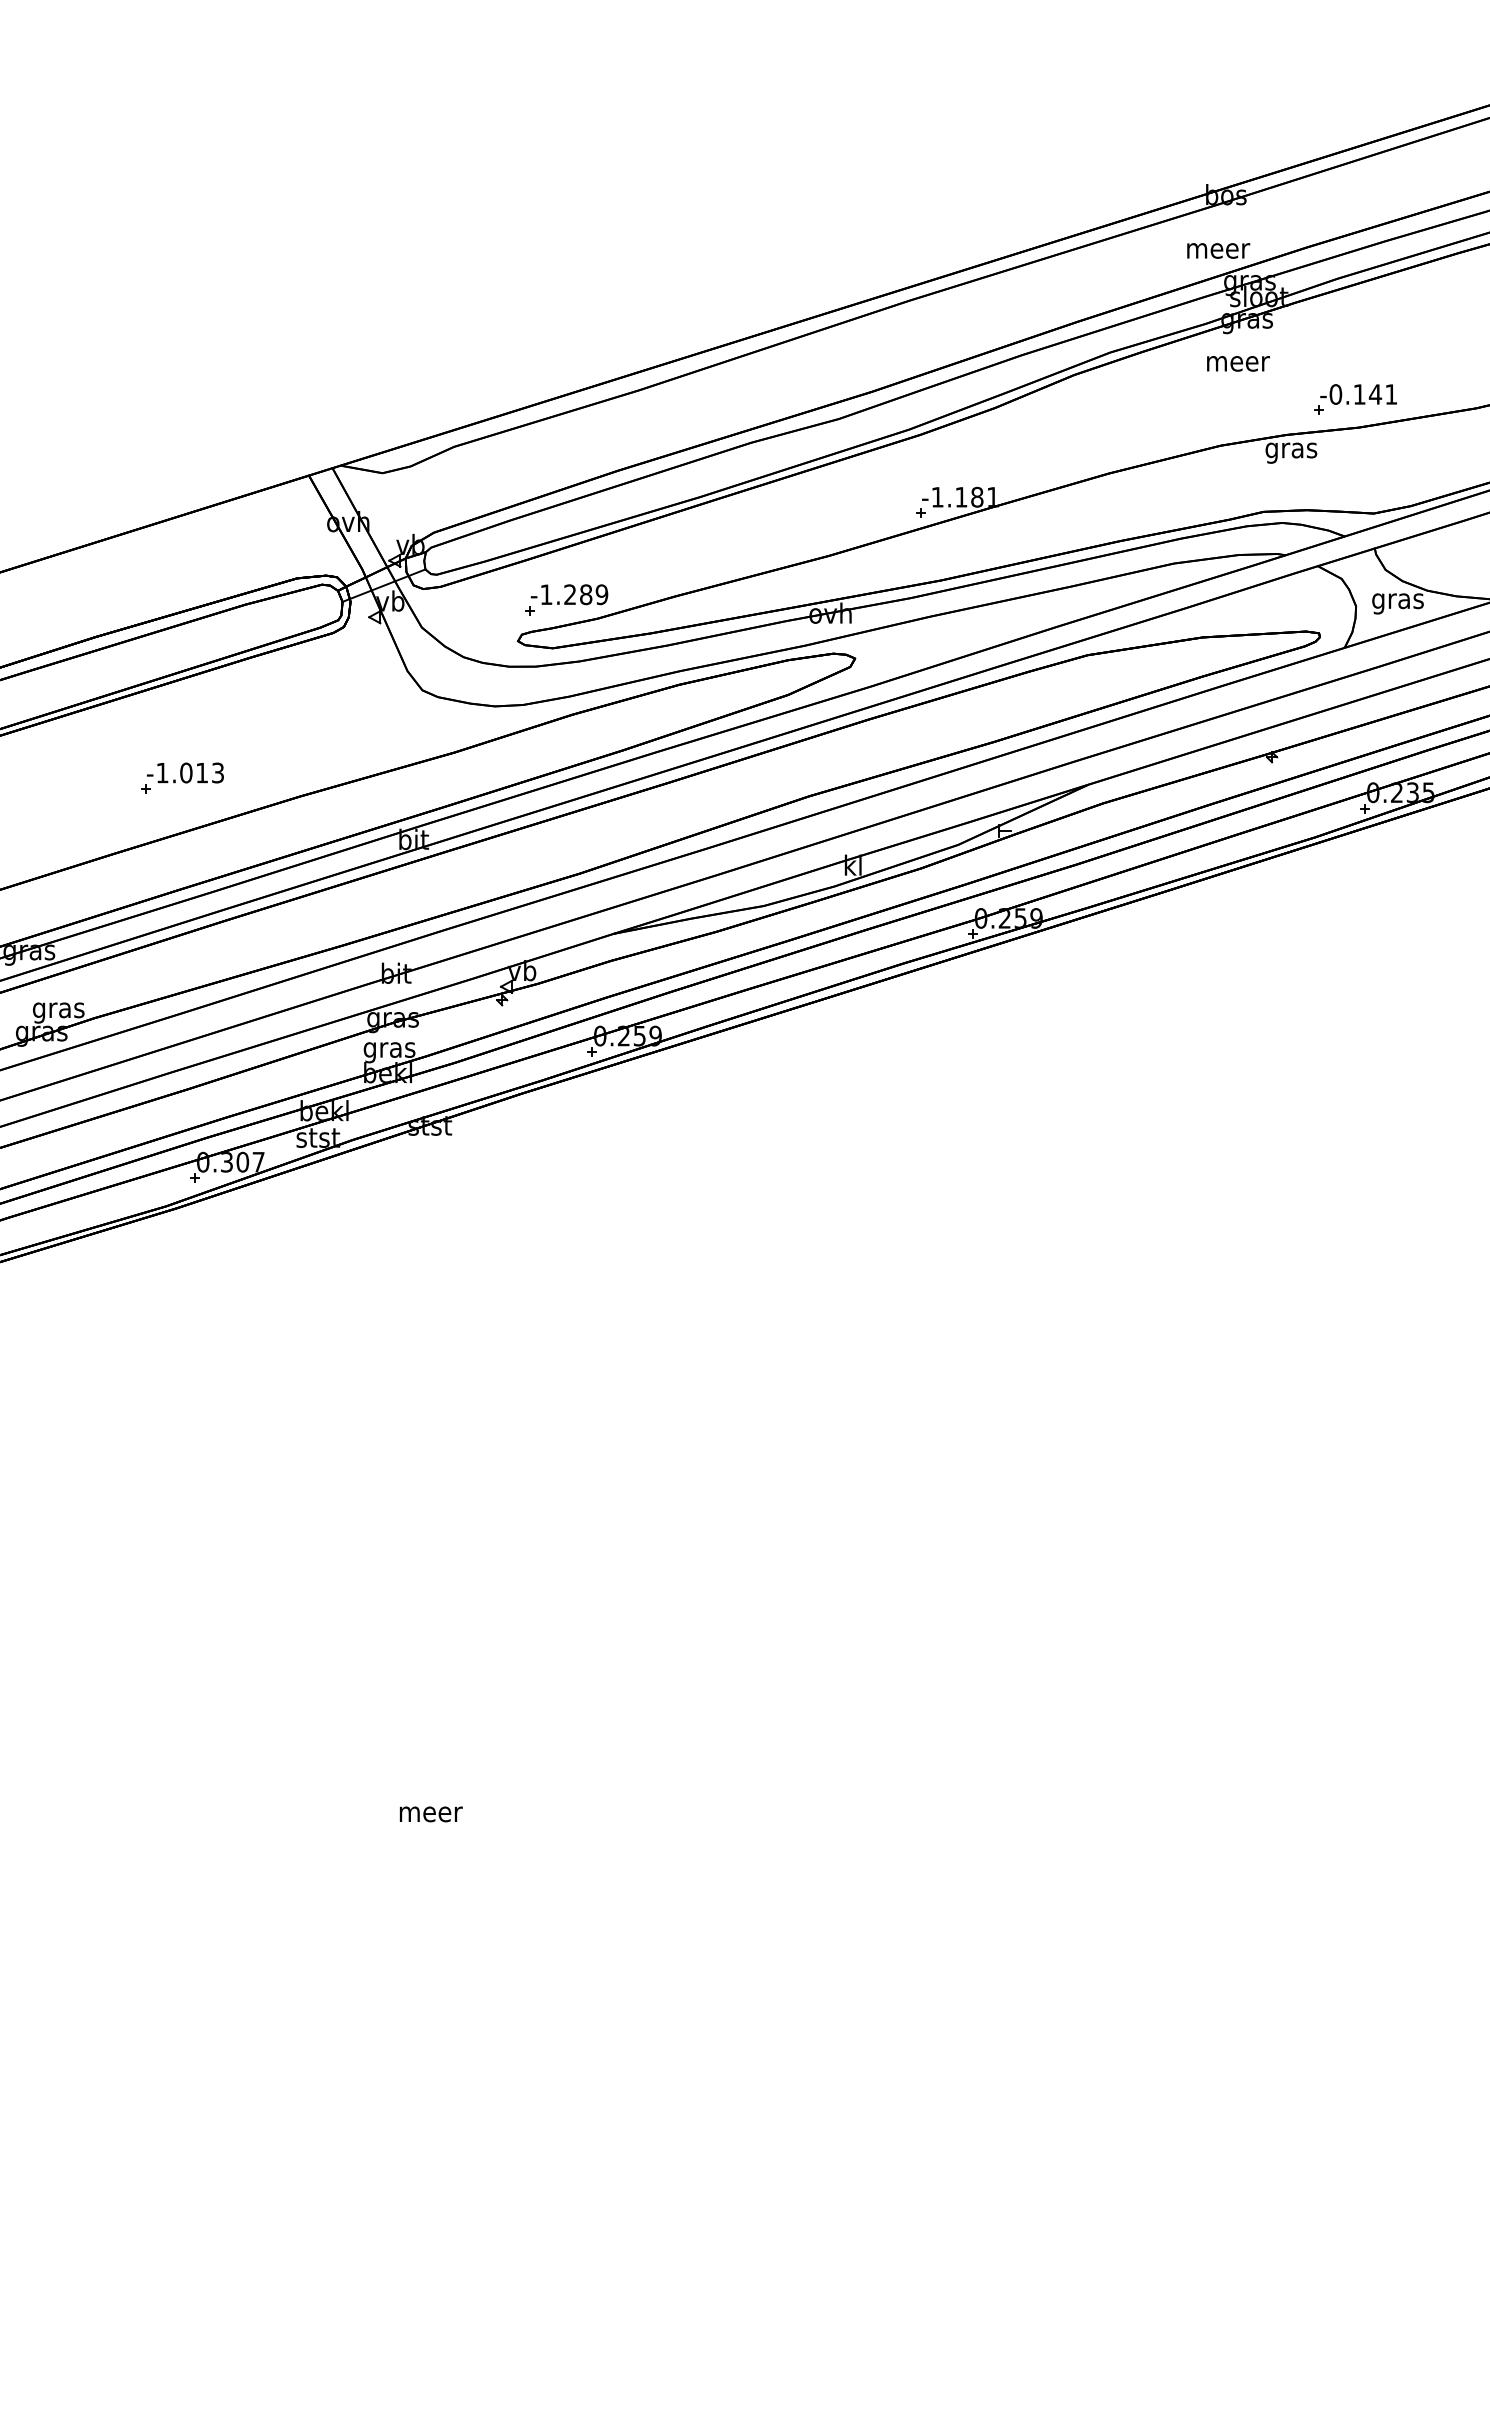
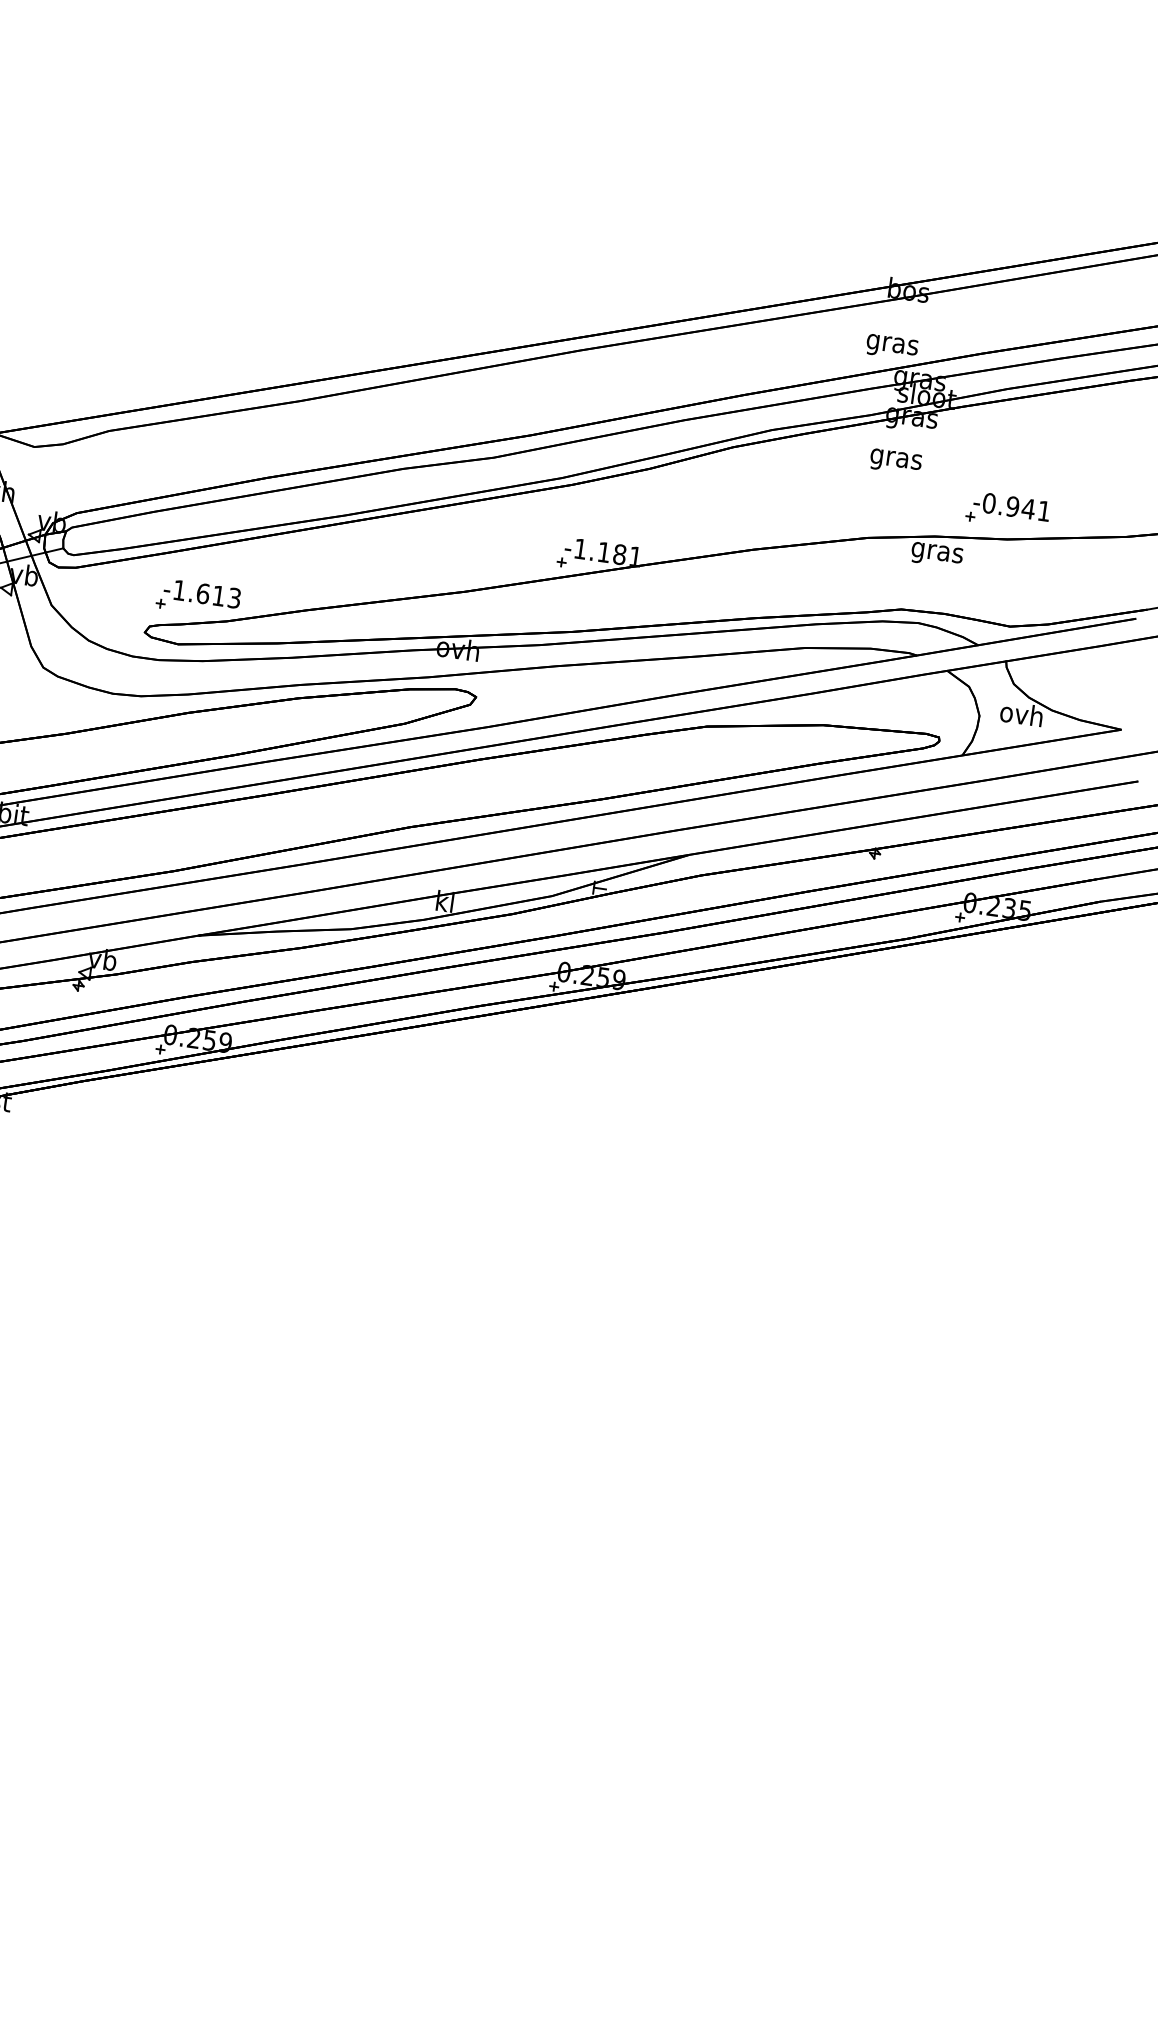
text: (1218, 253) -> (892, 347), meer -> gras
text: (1238, 366) -> (896, 461), meer -> gras
text: (1359, 394) -> (1012, 506), -0.141 -> -0.941
text: (586, 594) -> (219, 595), -1.289 -> -1.613
text: (1397, 600) -> (1021, 716), gras -> ovh

